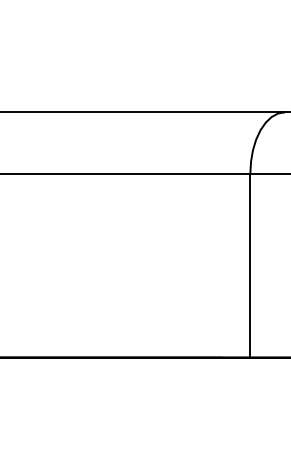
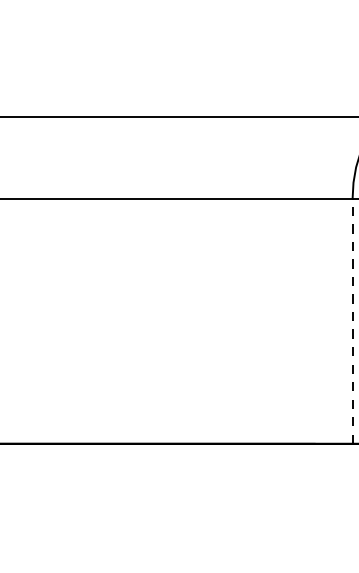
line: (250, 265) -> (352, 321), solid -> dashed

